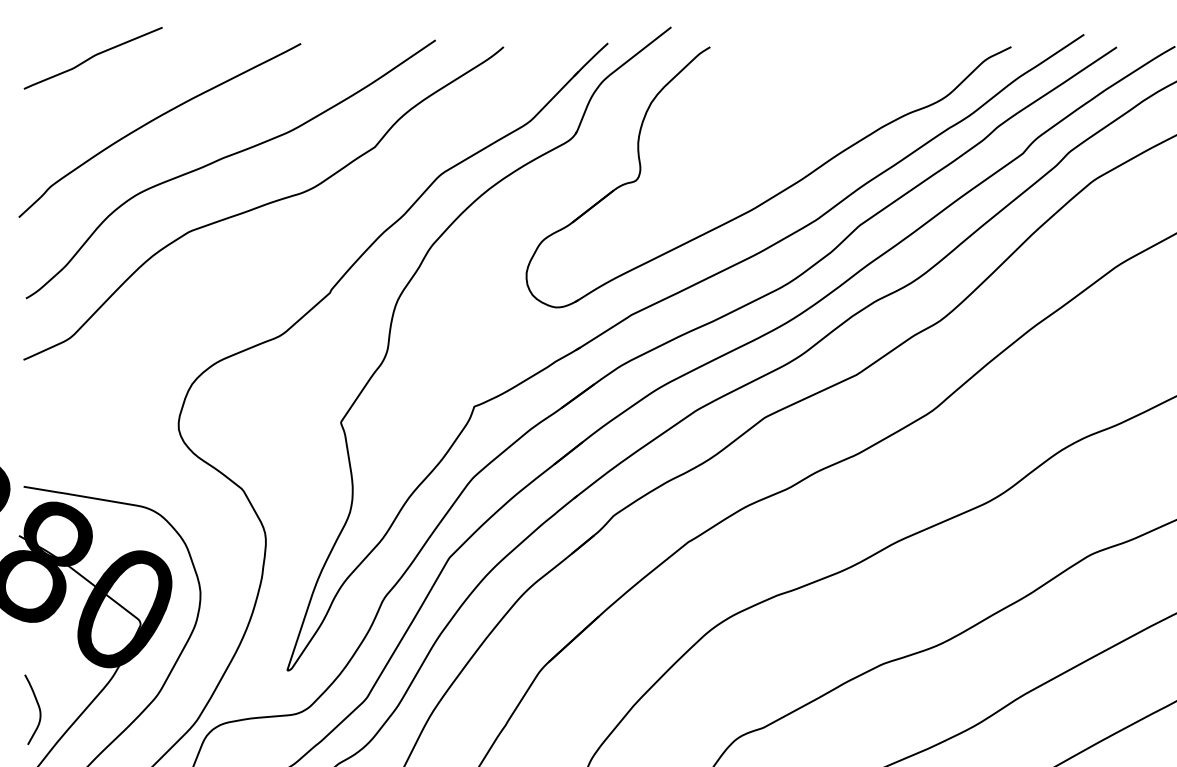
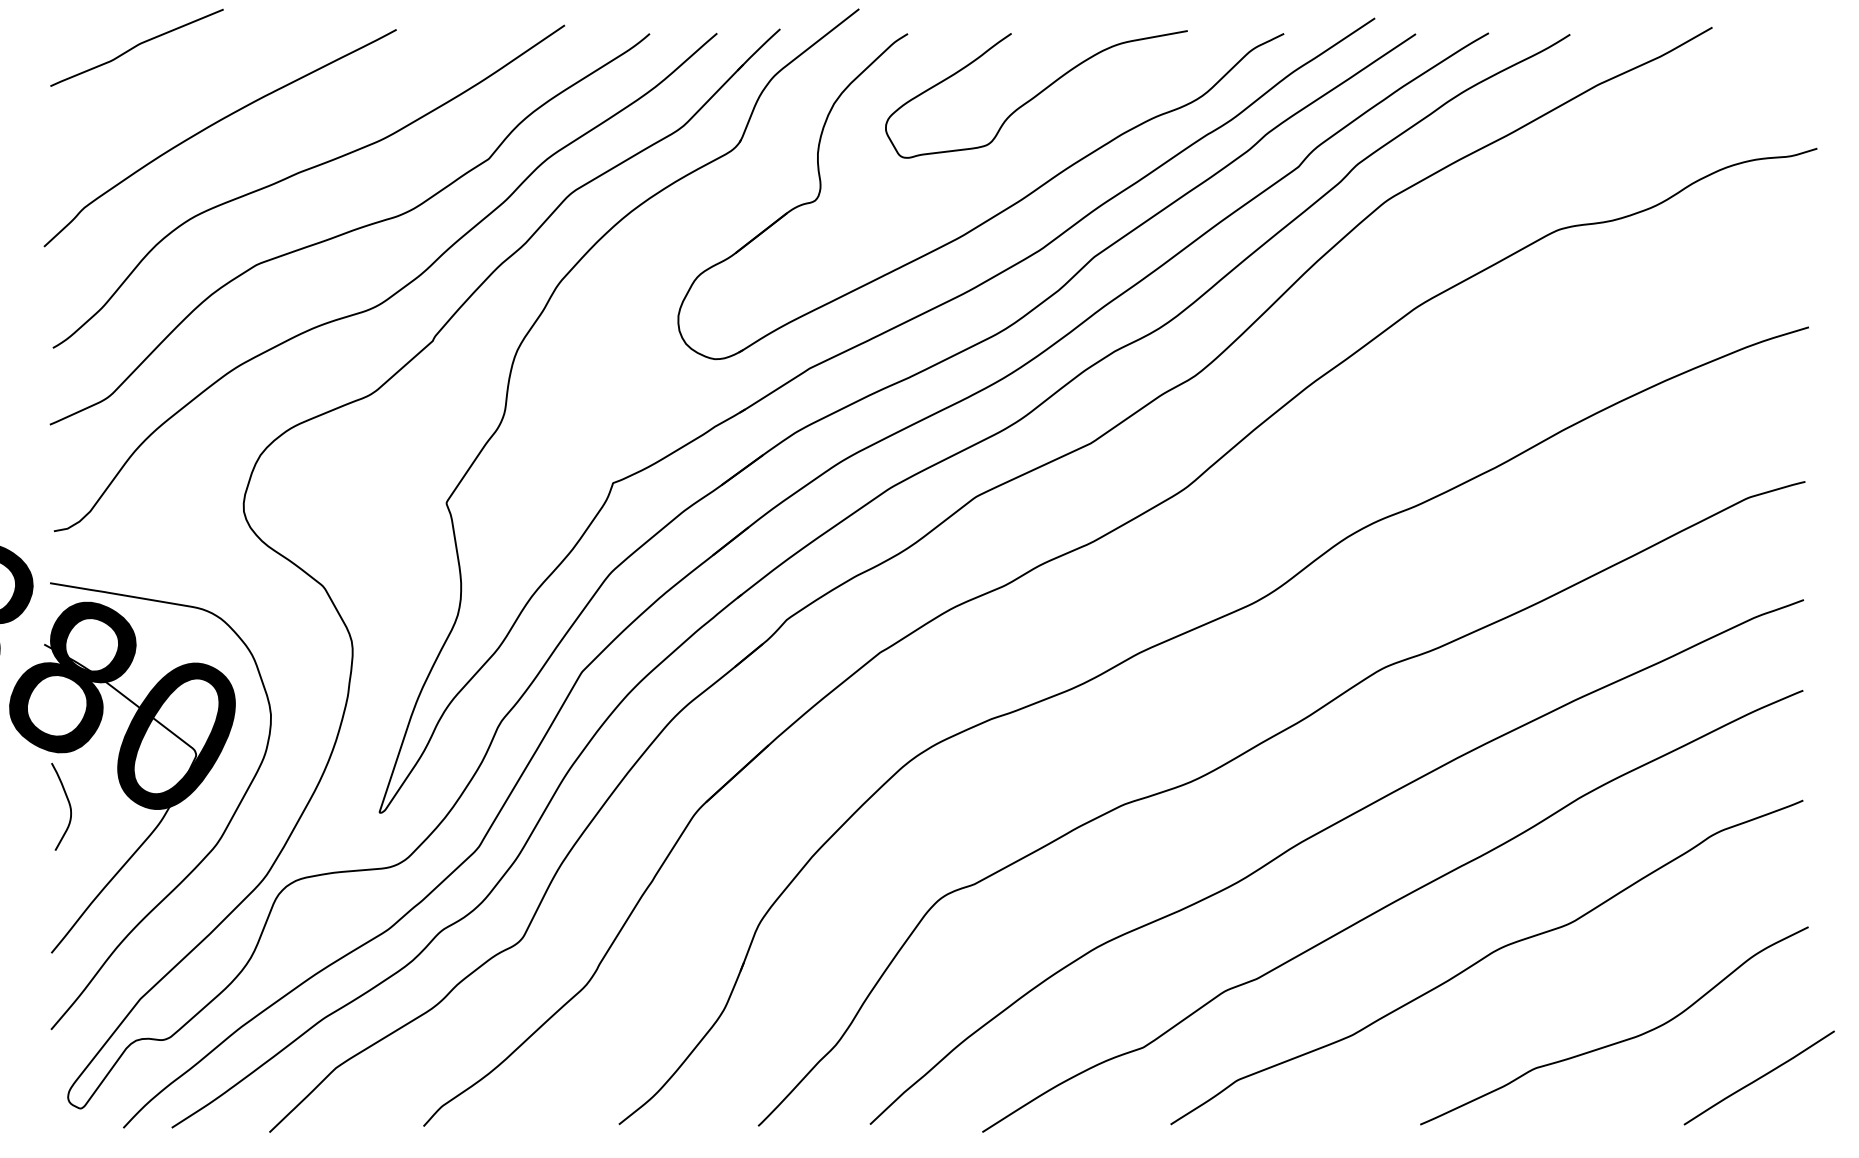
curve: (813, 95) -> (1036, 94), added
curve: (298, 254) -> (393, 293), added
curve: (38, 707) -> (68, 804), moved

